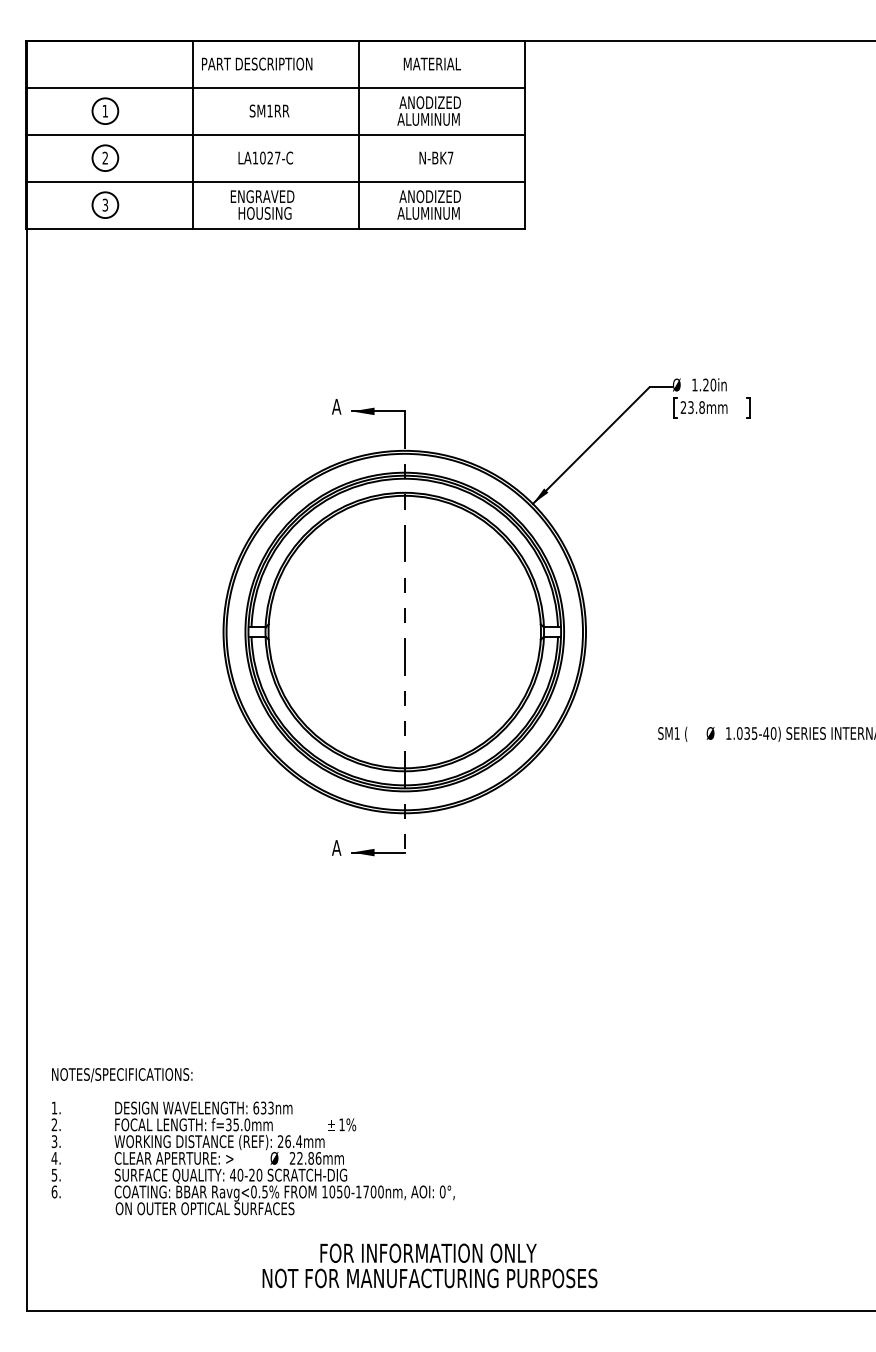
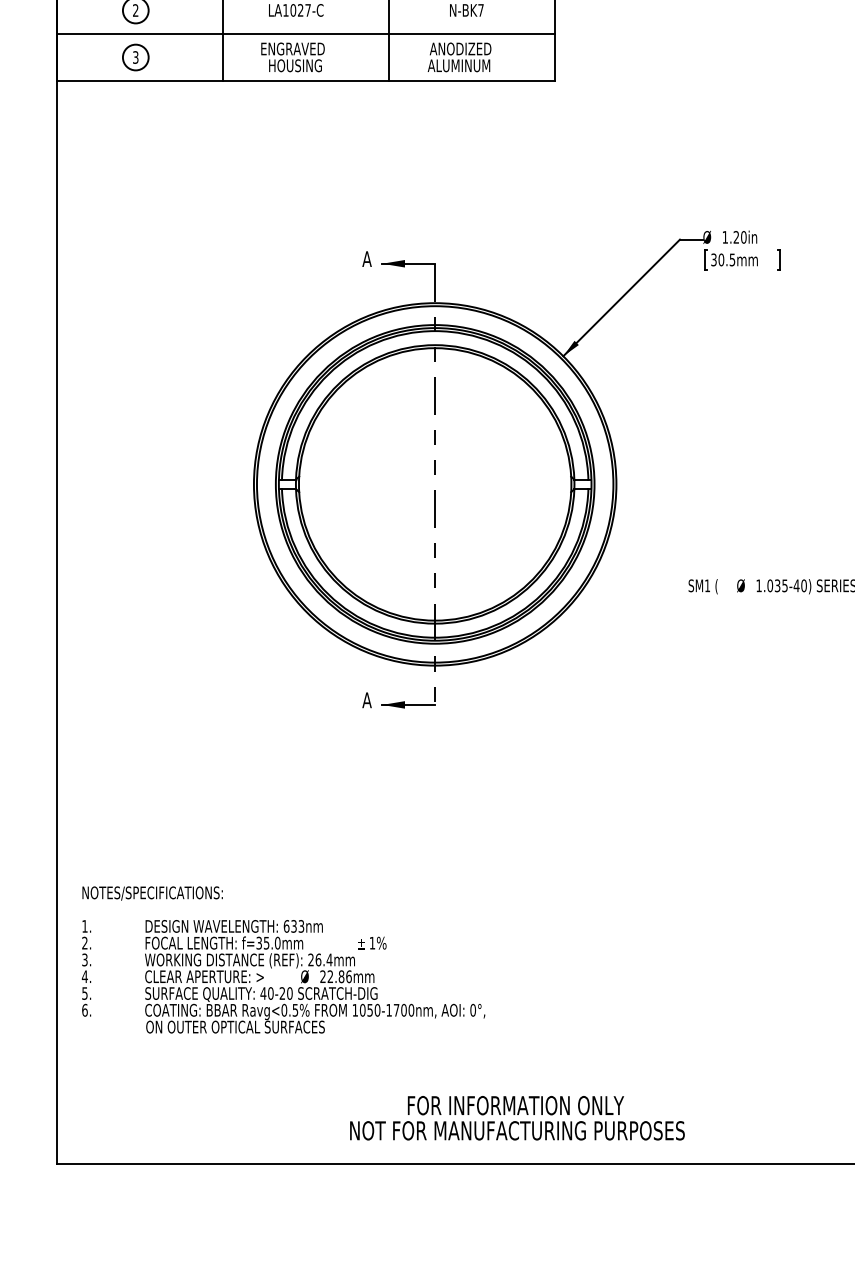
text: (692, 407) -> (722, 259), 23.8mm -> 30.5mm
text: (252, 1141) -> (282, 959), moved
text: (429, 1265) -> (516, 1117), moved

